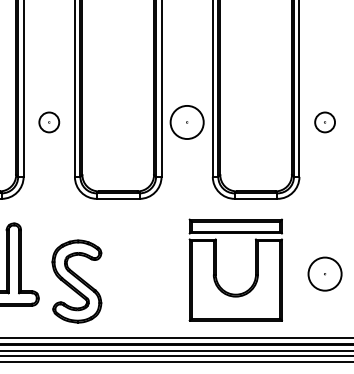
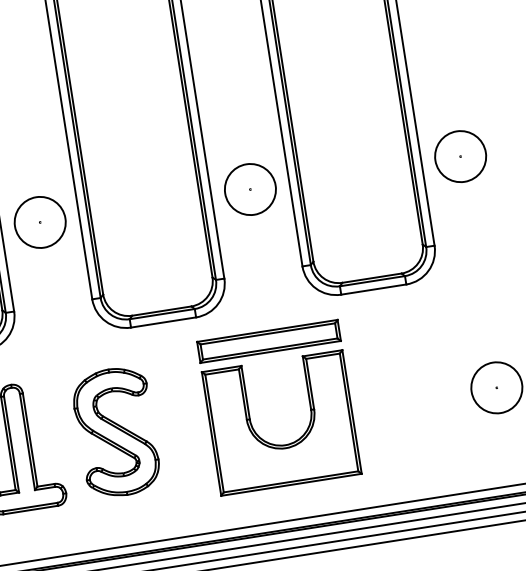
circle: (48, 122) -> (39, 222), size x1.67
circle: (324, 122) -> (459, 156), size x1.67
part: (216, 269) -> (249, 411), moved
part: (76, 281) -> (115, 432), moved

